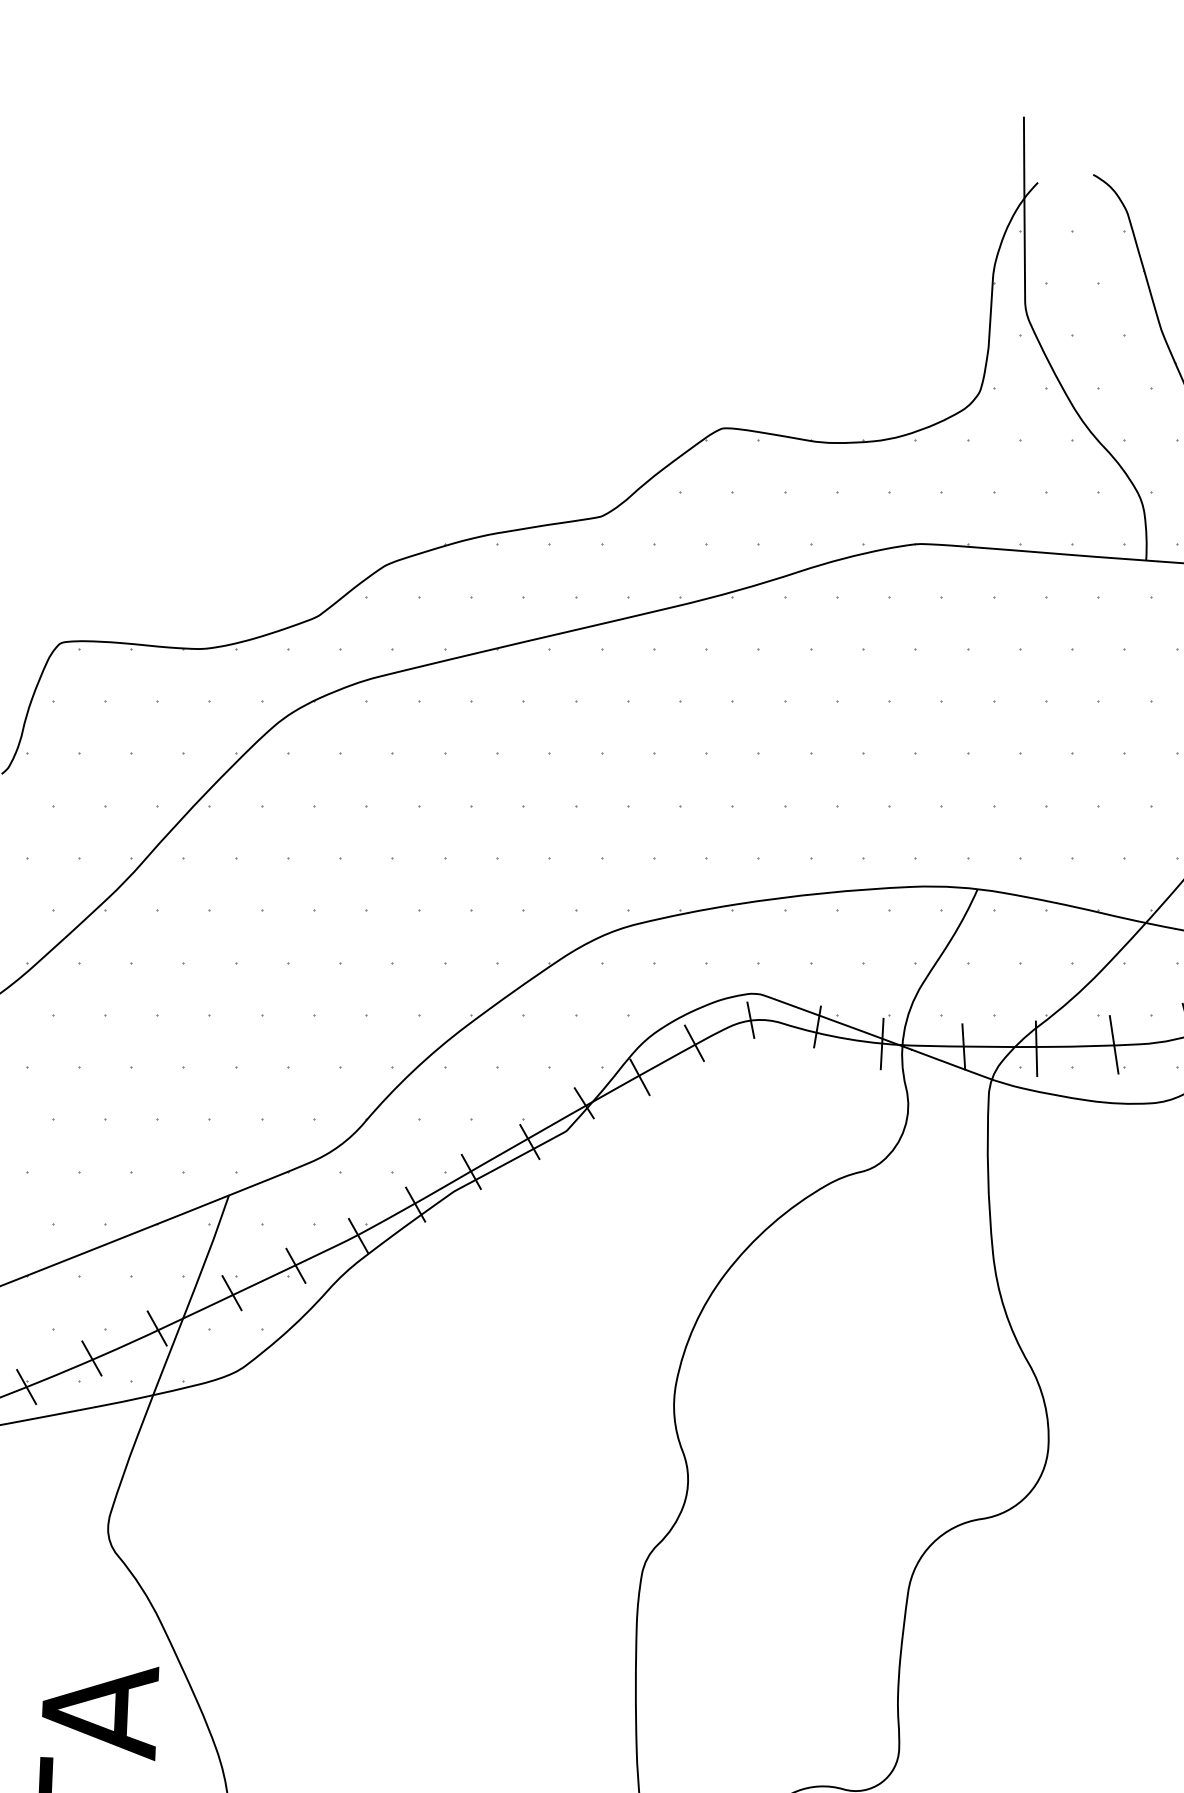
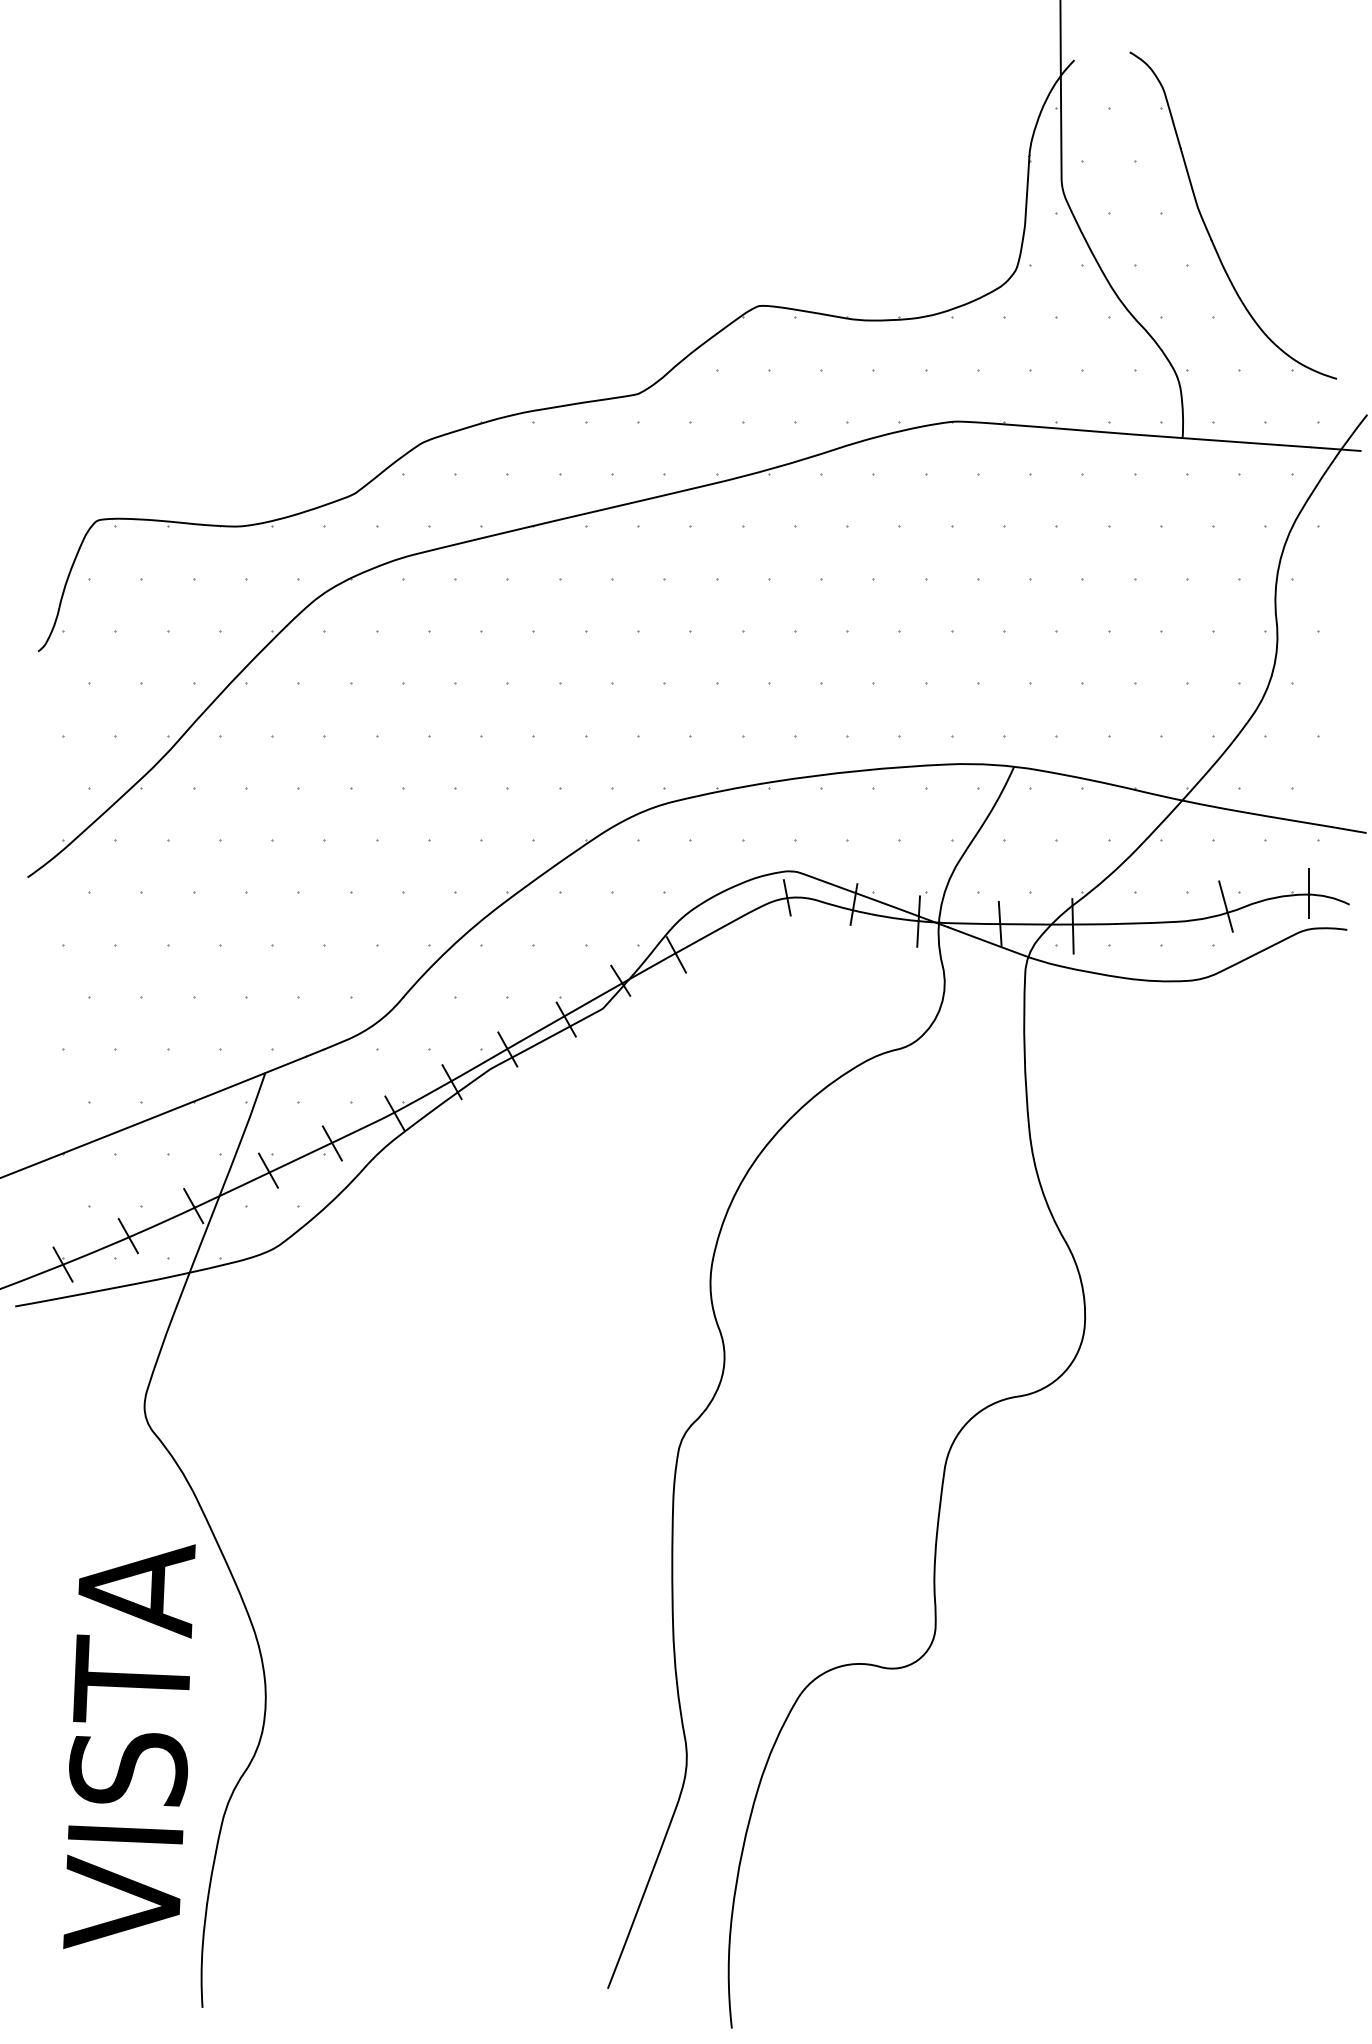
line: (694, 1042) -> (730, 920), removed
line: (1114, 1044) -> (1150, 922), removed

